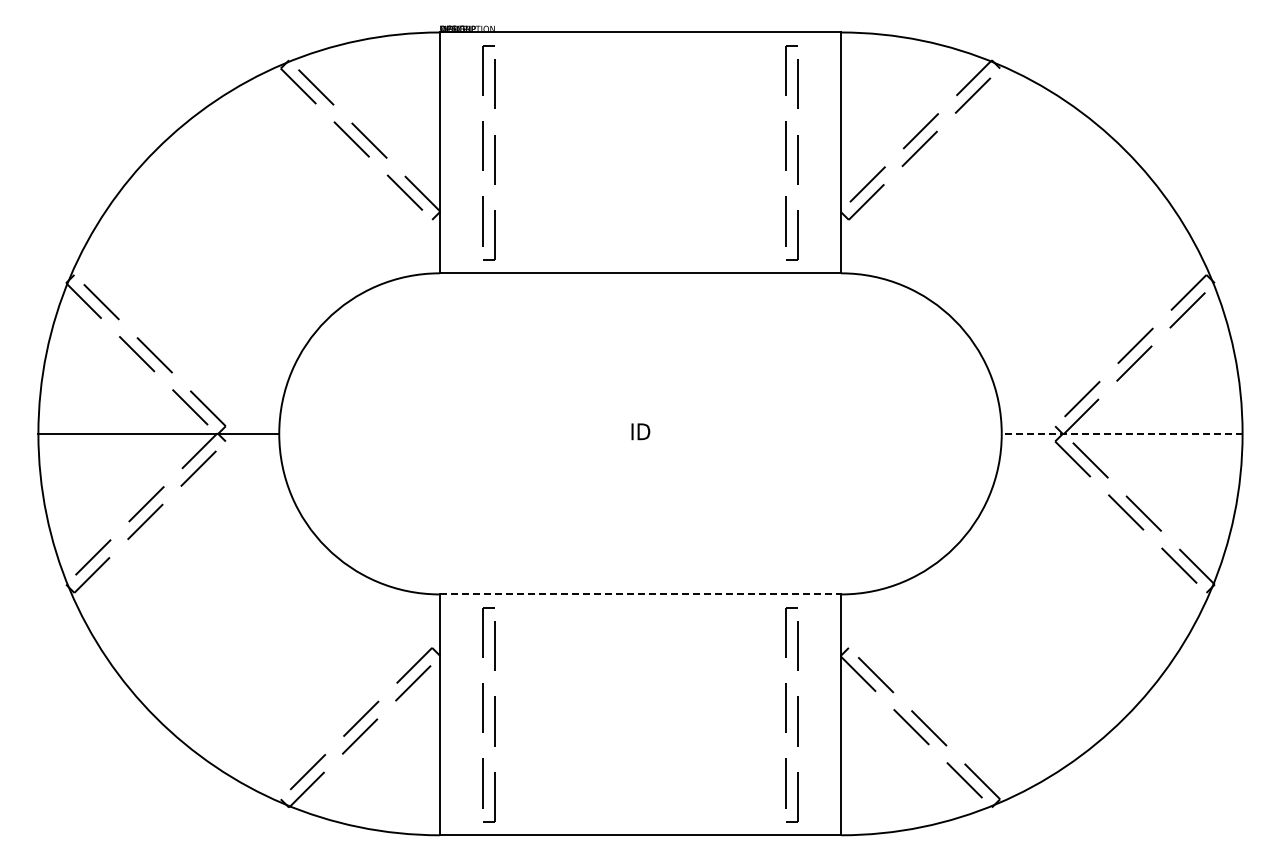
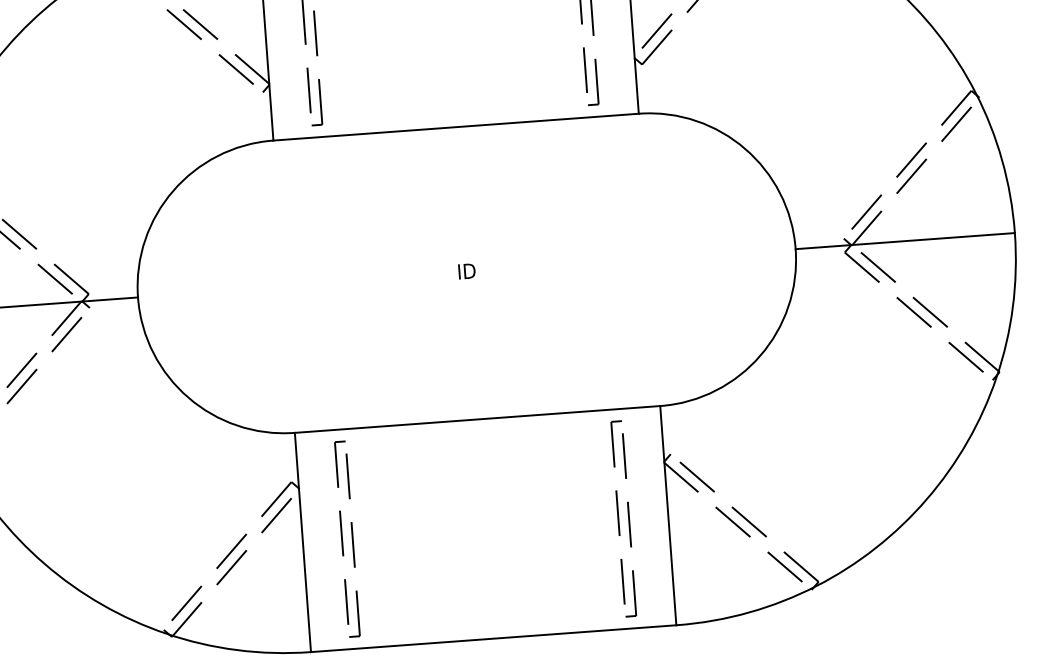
line: (1121, 433) -> (904, 240), dashed -> solid
line: (640, 594) -> (477, 419), dashed -> solid

